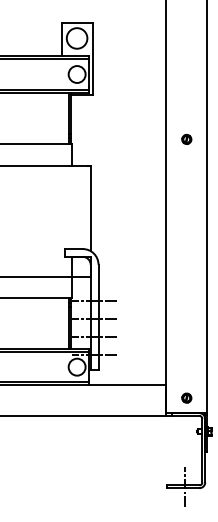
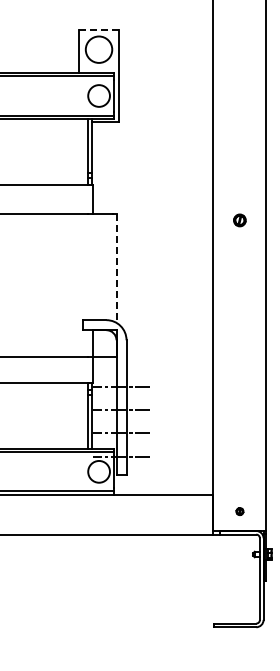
line: (77, 22) -> (99, 29), solid -> dashed
part: (186, 139) -> (239, 220), moved
line: (90, 208) -> (116, 268), solid -> dashed
part: (186, 398) -> (239, 511), size x0.6
line: (184, 486) -> (237, 624), removed

